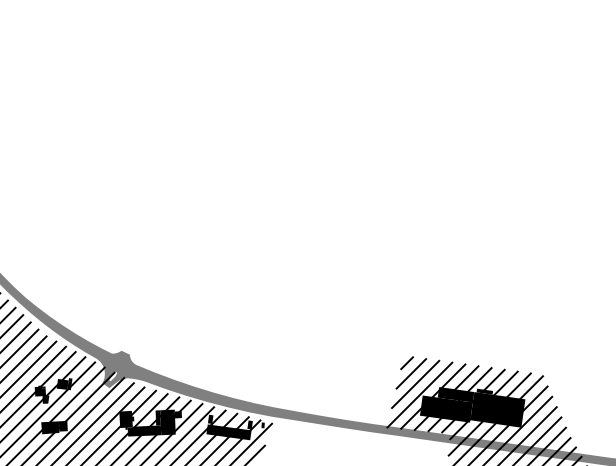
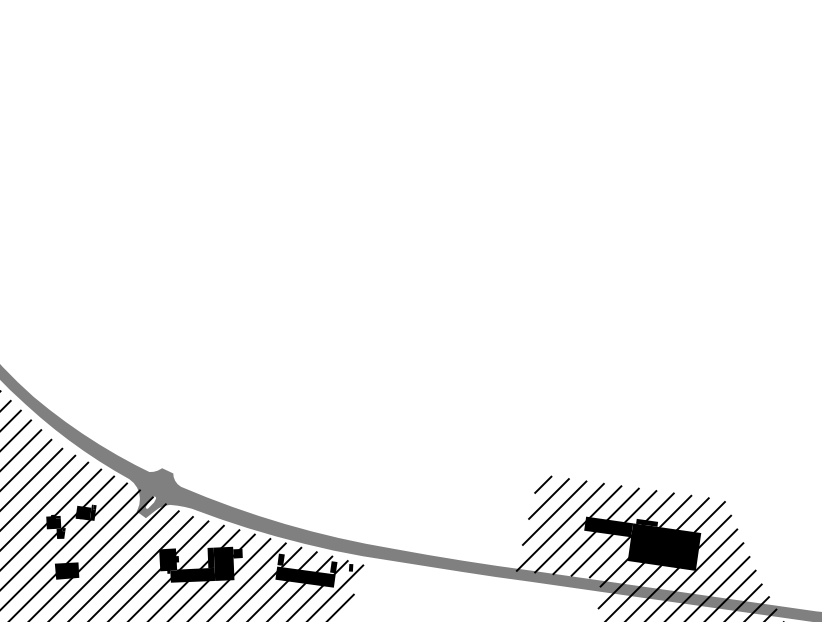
fill: (445, 408) -> (594, 545), removed
fill: (62, 425) -> (83, 567), removed

